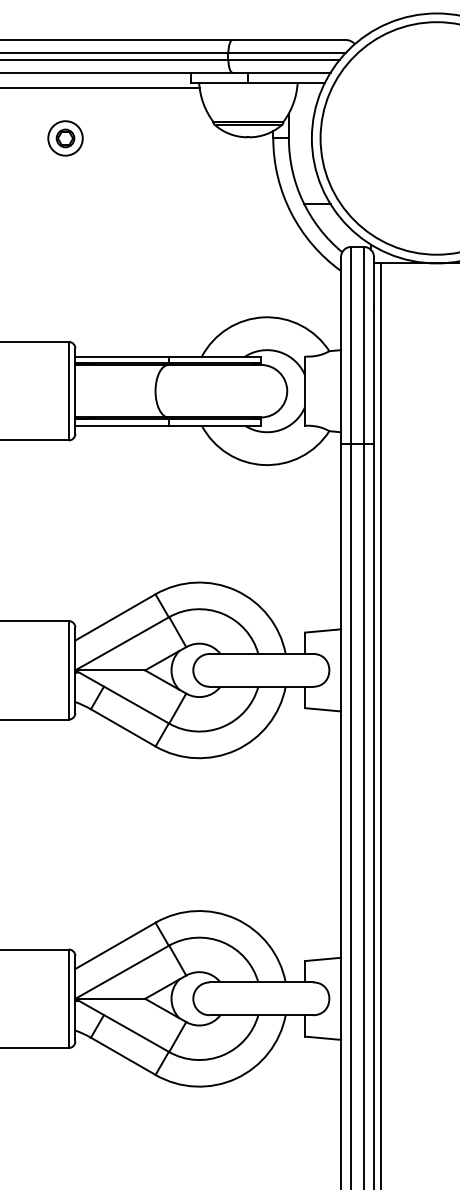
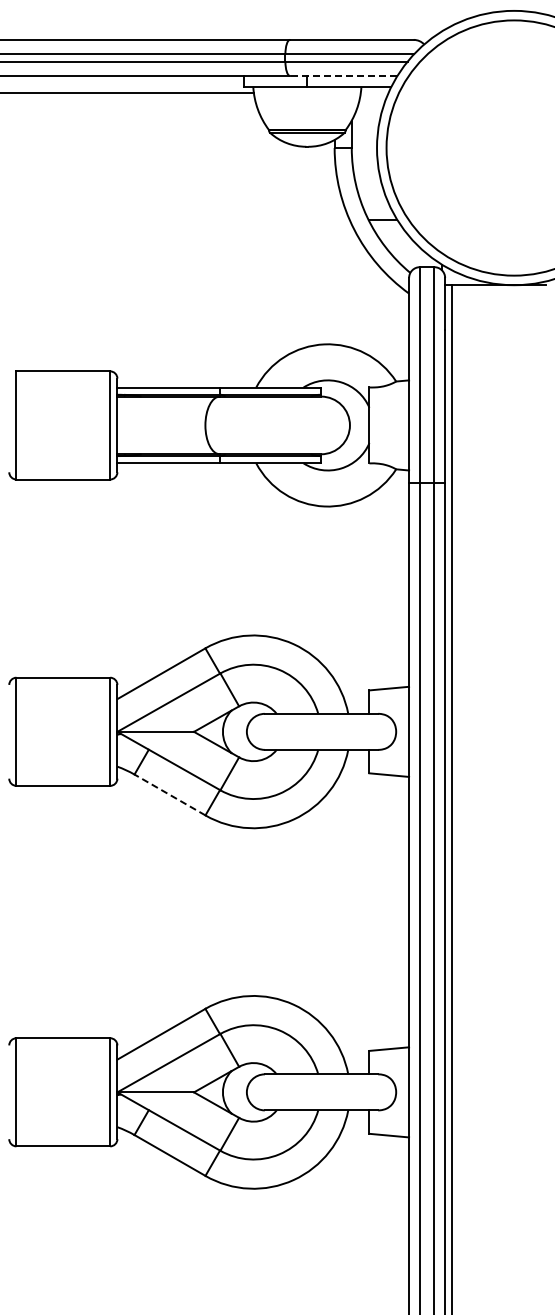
line: (281, 72) -> (343, 75), solid -> dashed
part: (65, 137) -> (106, 147), removed
line: (123, 727) -> (170, 794), solid -> dashed

